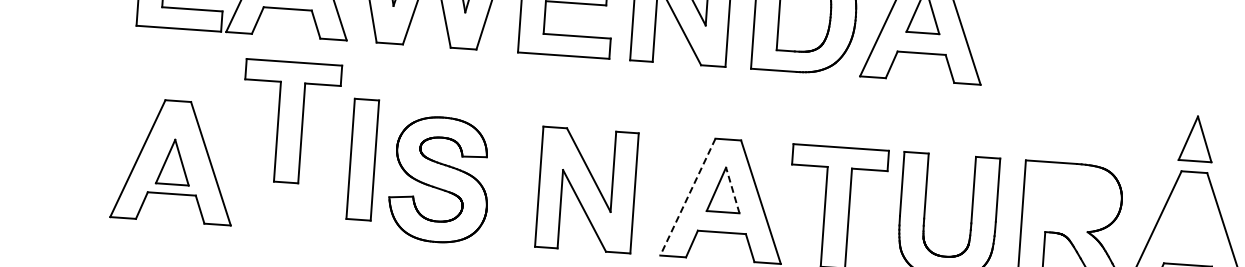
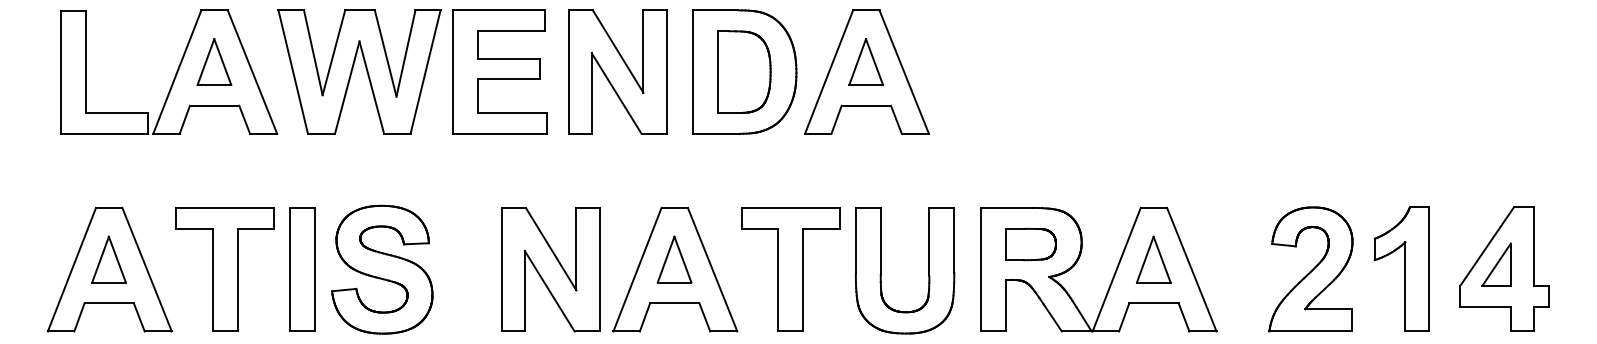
part: (289, 122) -> (224, 269), moved
part: (1196, 138) -> (1153, 259), moved
part: (363, 159) -> (302, 269), moved
part: (173, 161) -> (108, 259), moved
part: (586, 189) -> (550, 269), moved
line: (732, 190) -> (682, 259), dashed -> solid
line: (687, 197) -> (637, 270), dashed -> solid
part: (1071, 199) -> (1030, 244), added

